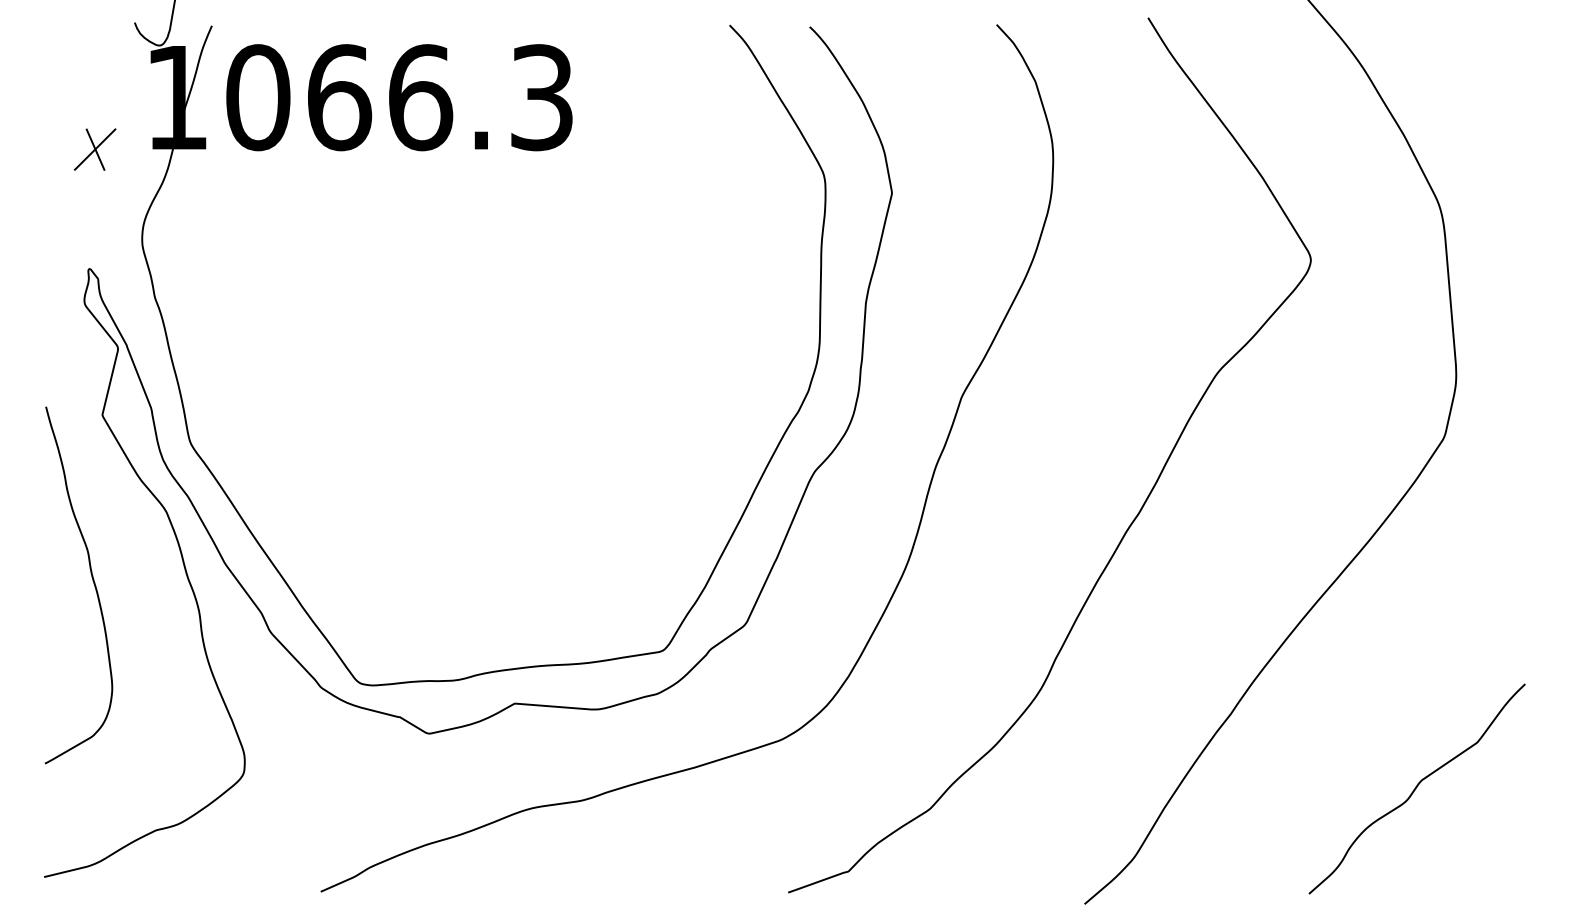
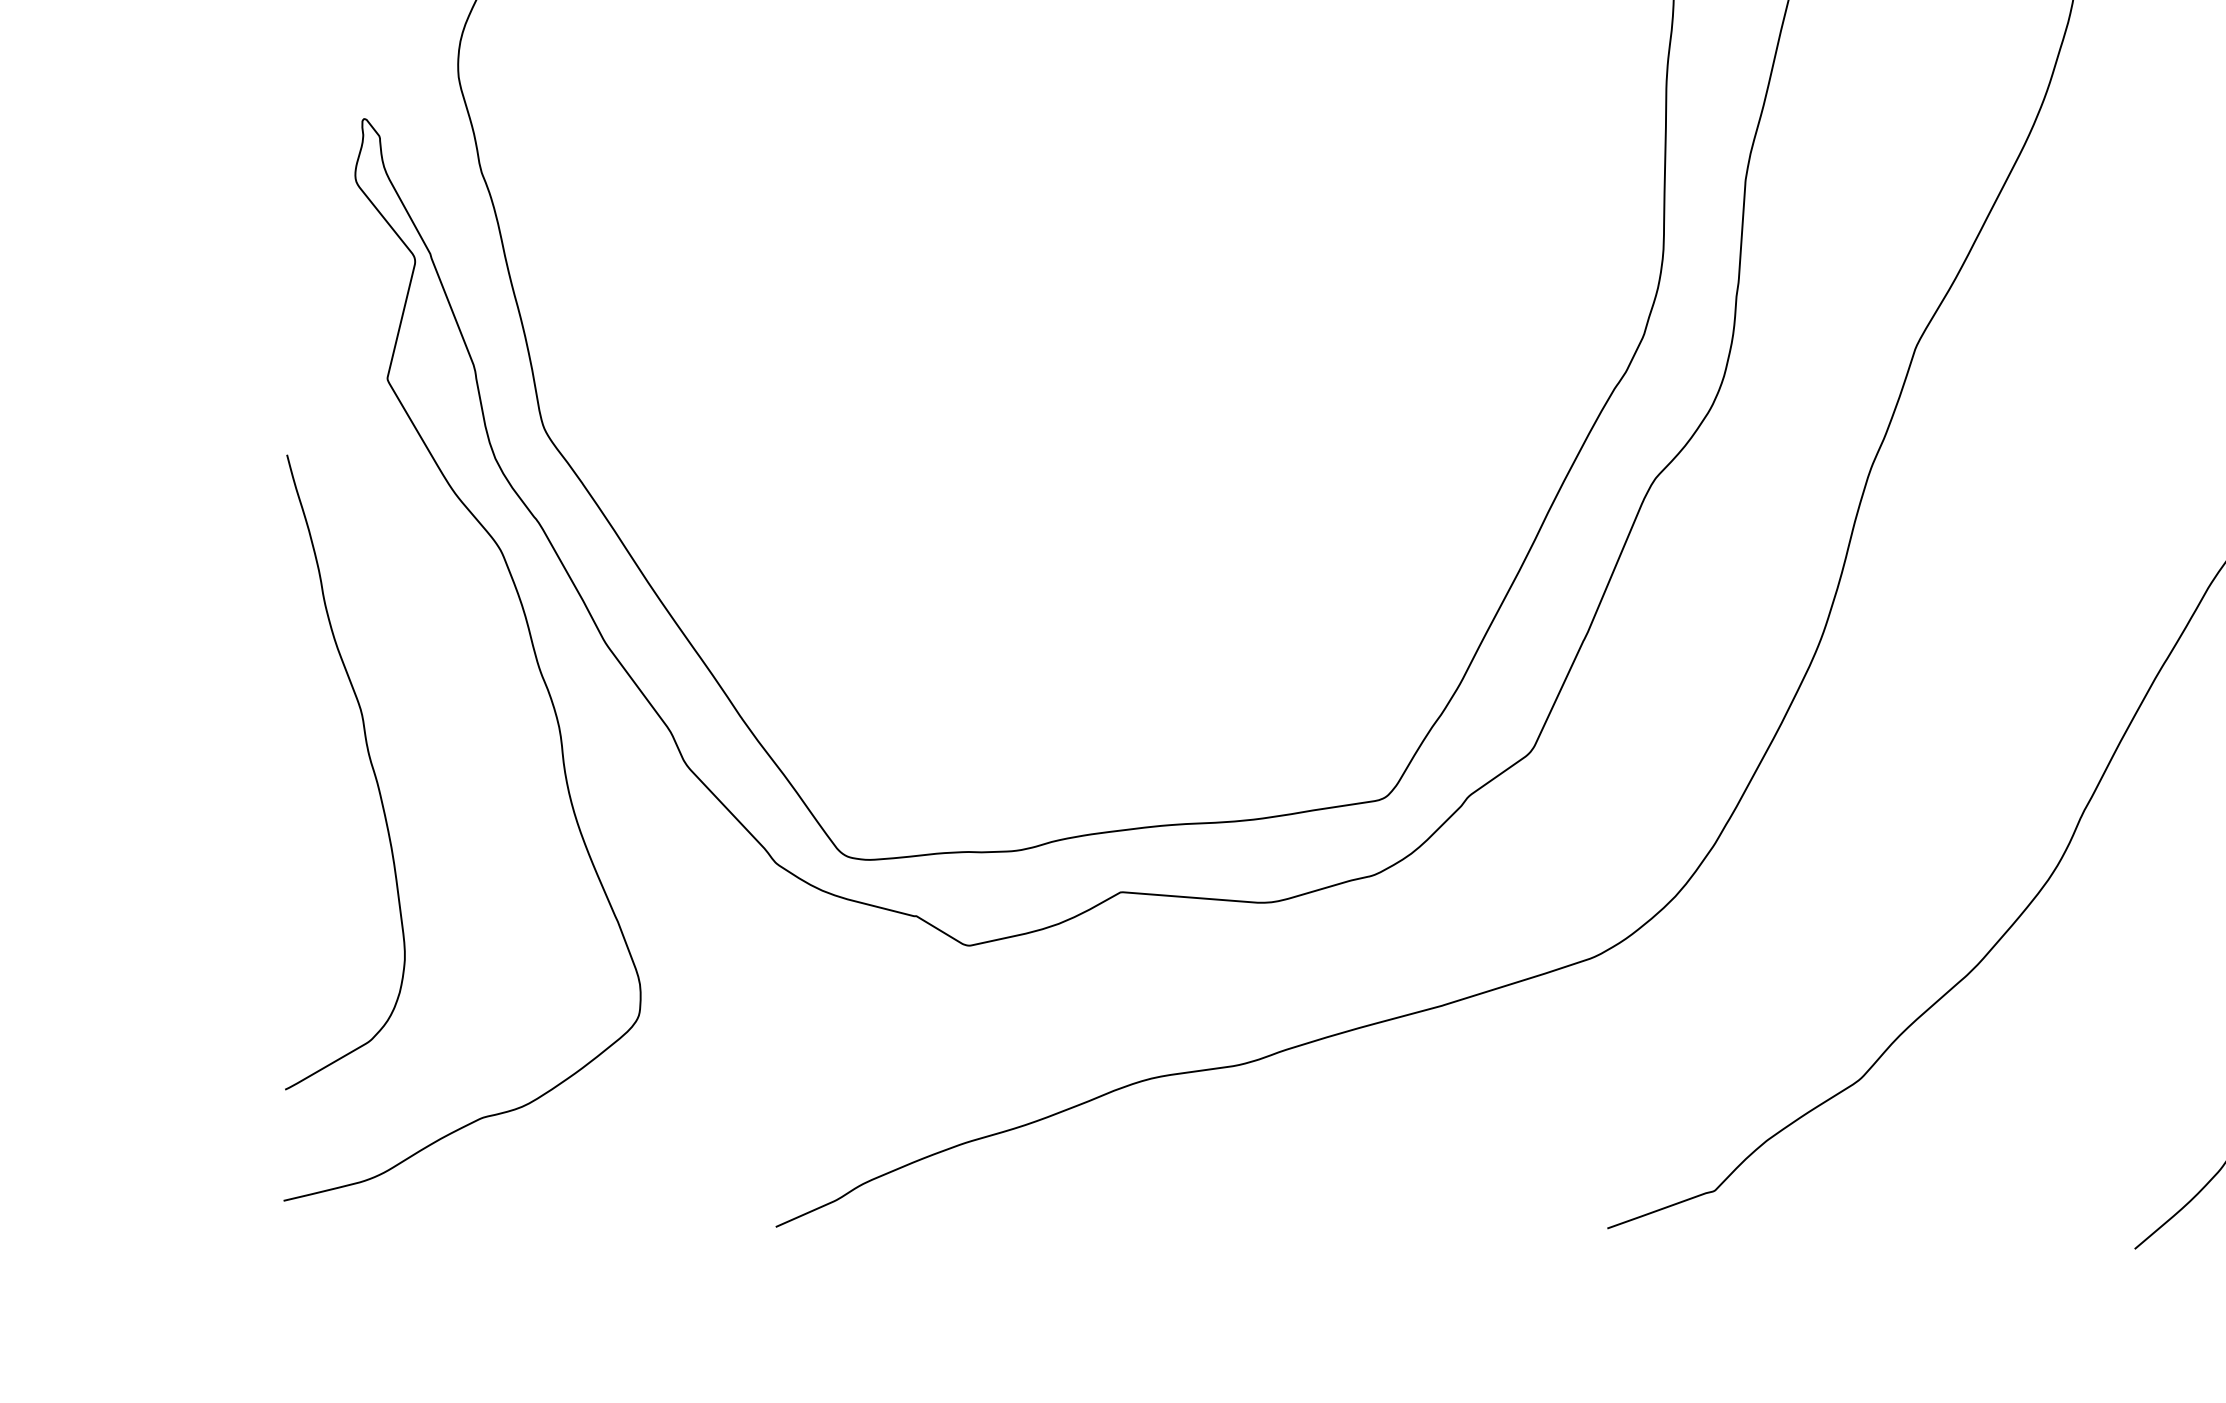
curve: (92, 581) -> (369, 765), moved

